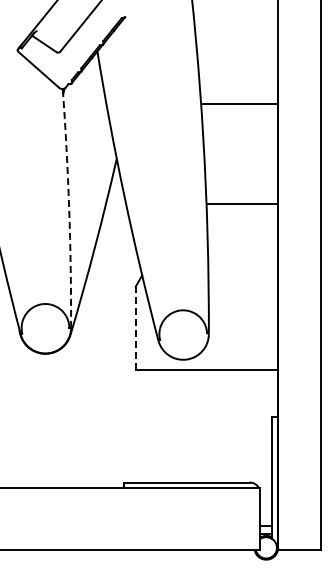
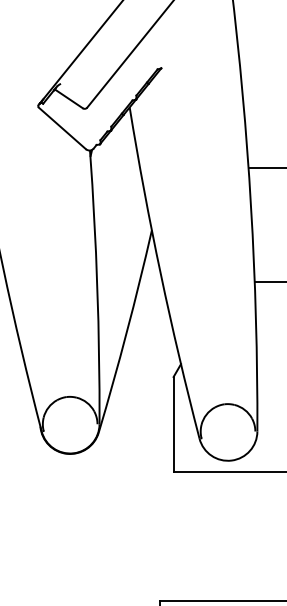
arc: (69, 208) -> (97, 287), dashed -> solid
line: (135, 328) -> (173, 424), dashed -> solid

